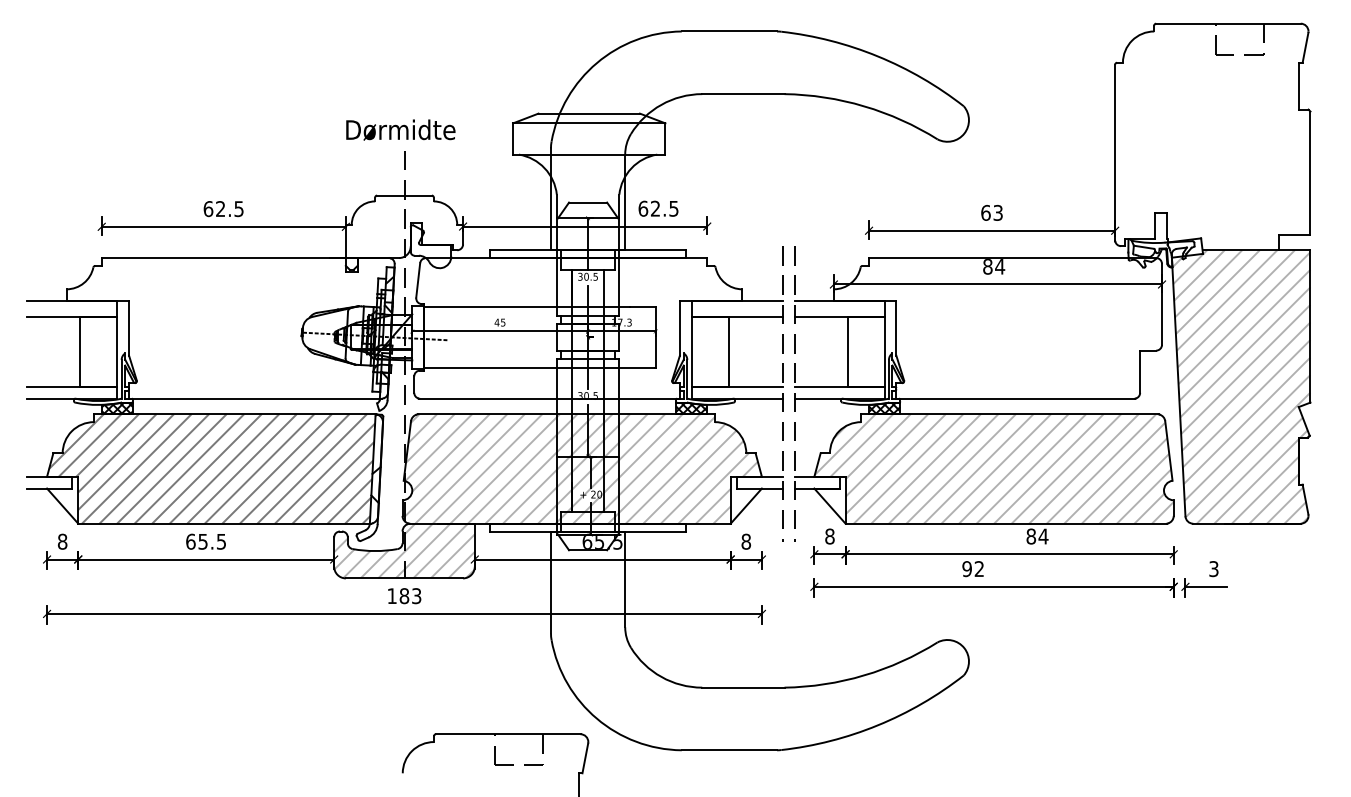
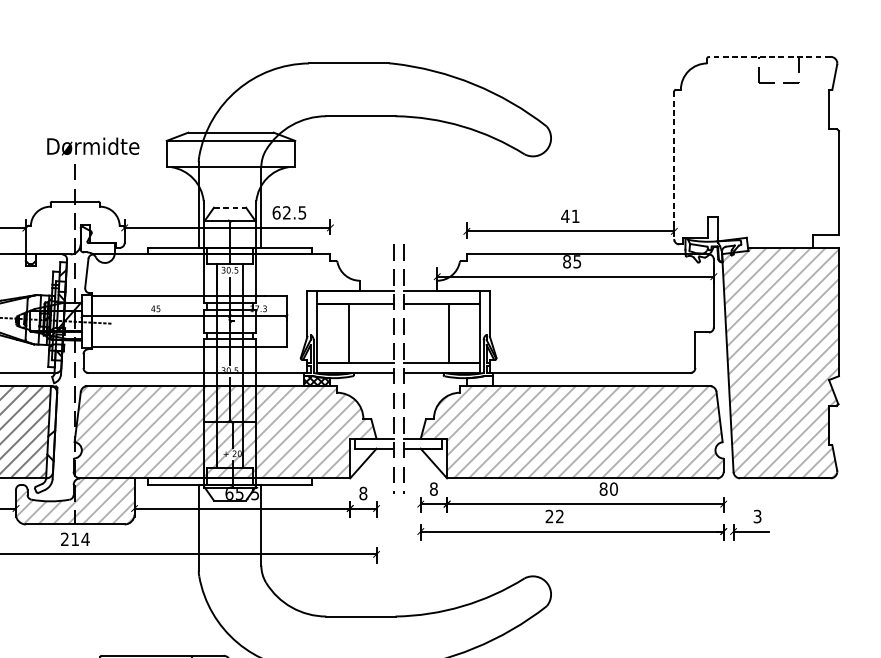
line: (1227, 23) -> (769, 56), solid -> dashed
text: (400, 129) -> (92, 146), moved
line: (1115, 153) -> (674, 166), solid -> dashed
line: (588, 202) -> (230, 207), solid -> dashed
text: (991, 212) -> (570, 216), 63 -> 41
text: (1000, 266) -> (577, 261), 84 -> 85
hatch: (884, 408) -> (479, 381), removed
text: (1043, 536) -> (613, 489), 84 -> 80
text: (966, 569) -> (549, 516), 92 -> 22
text: (404, 596) -> (75, 539), 183 -> 214

